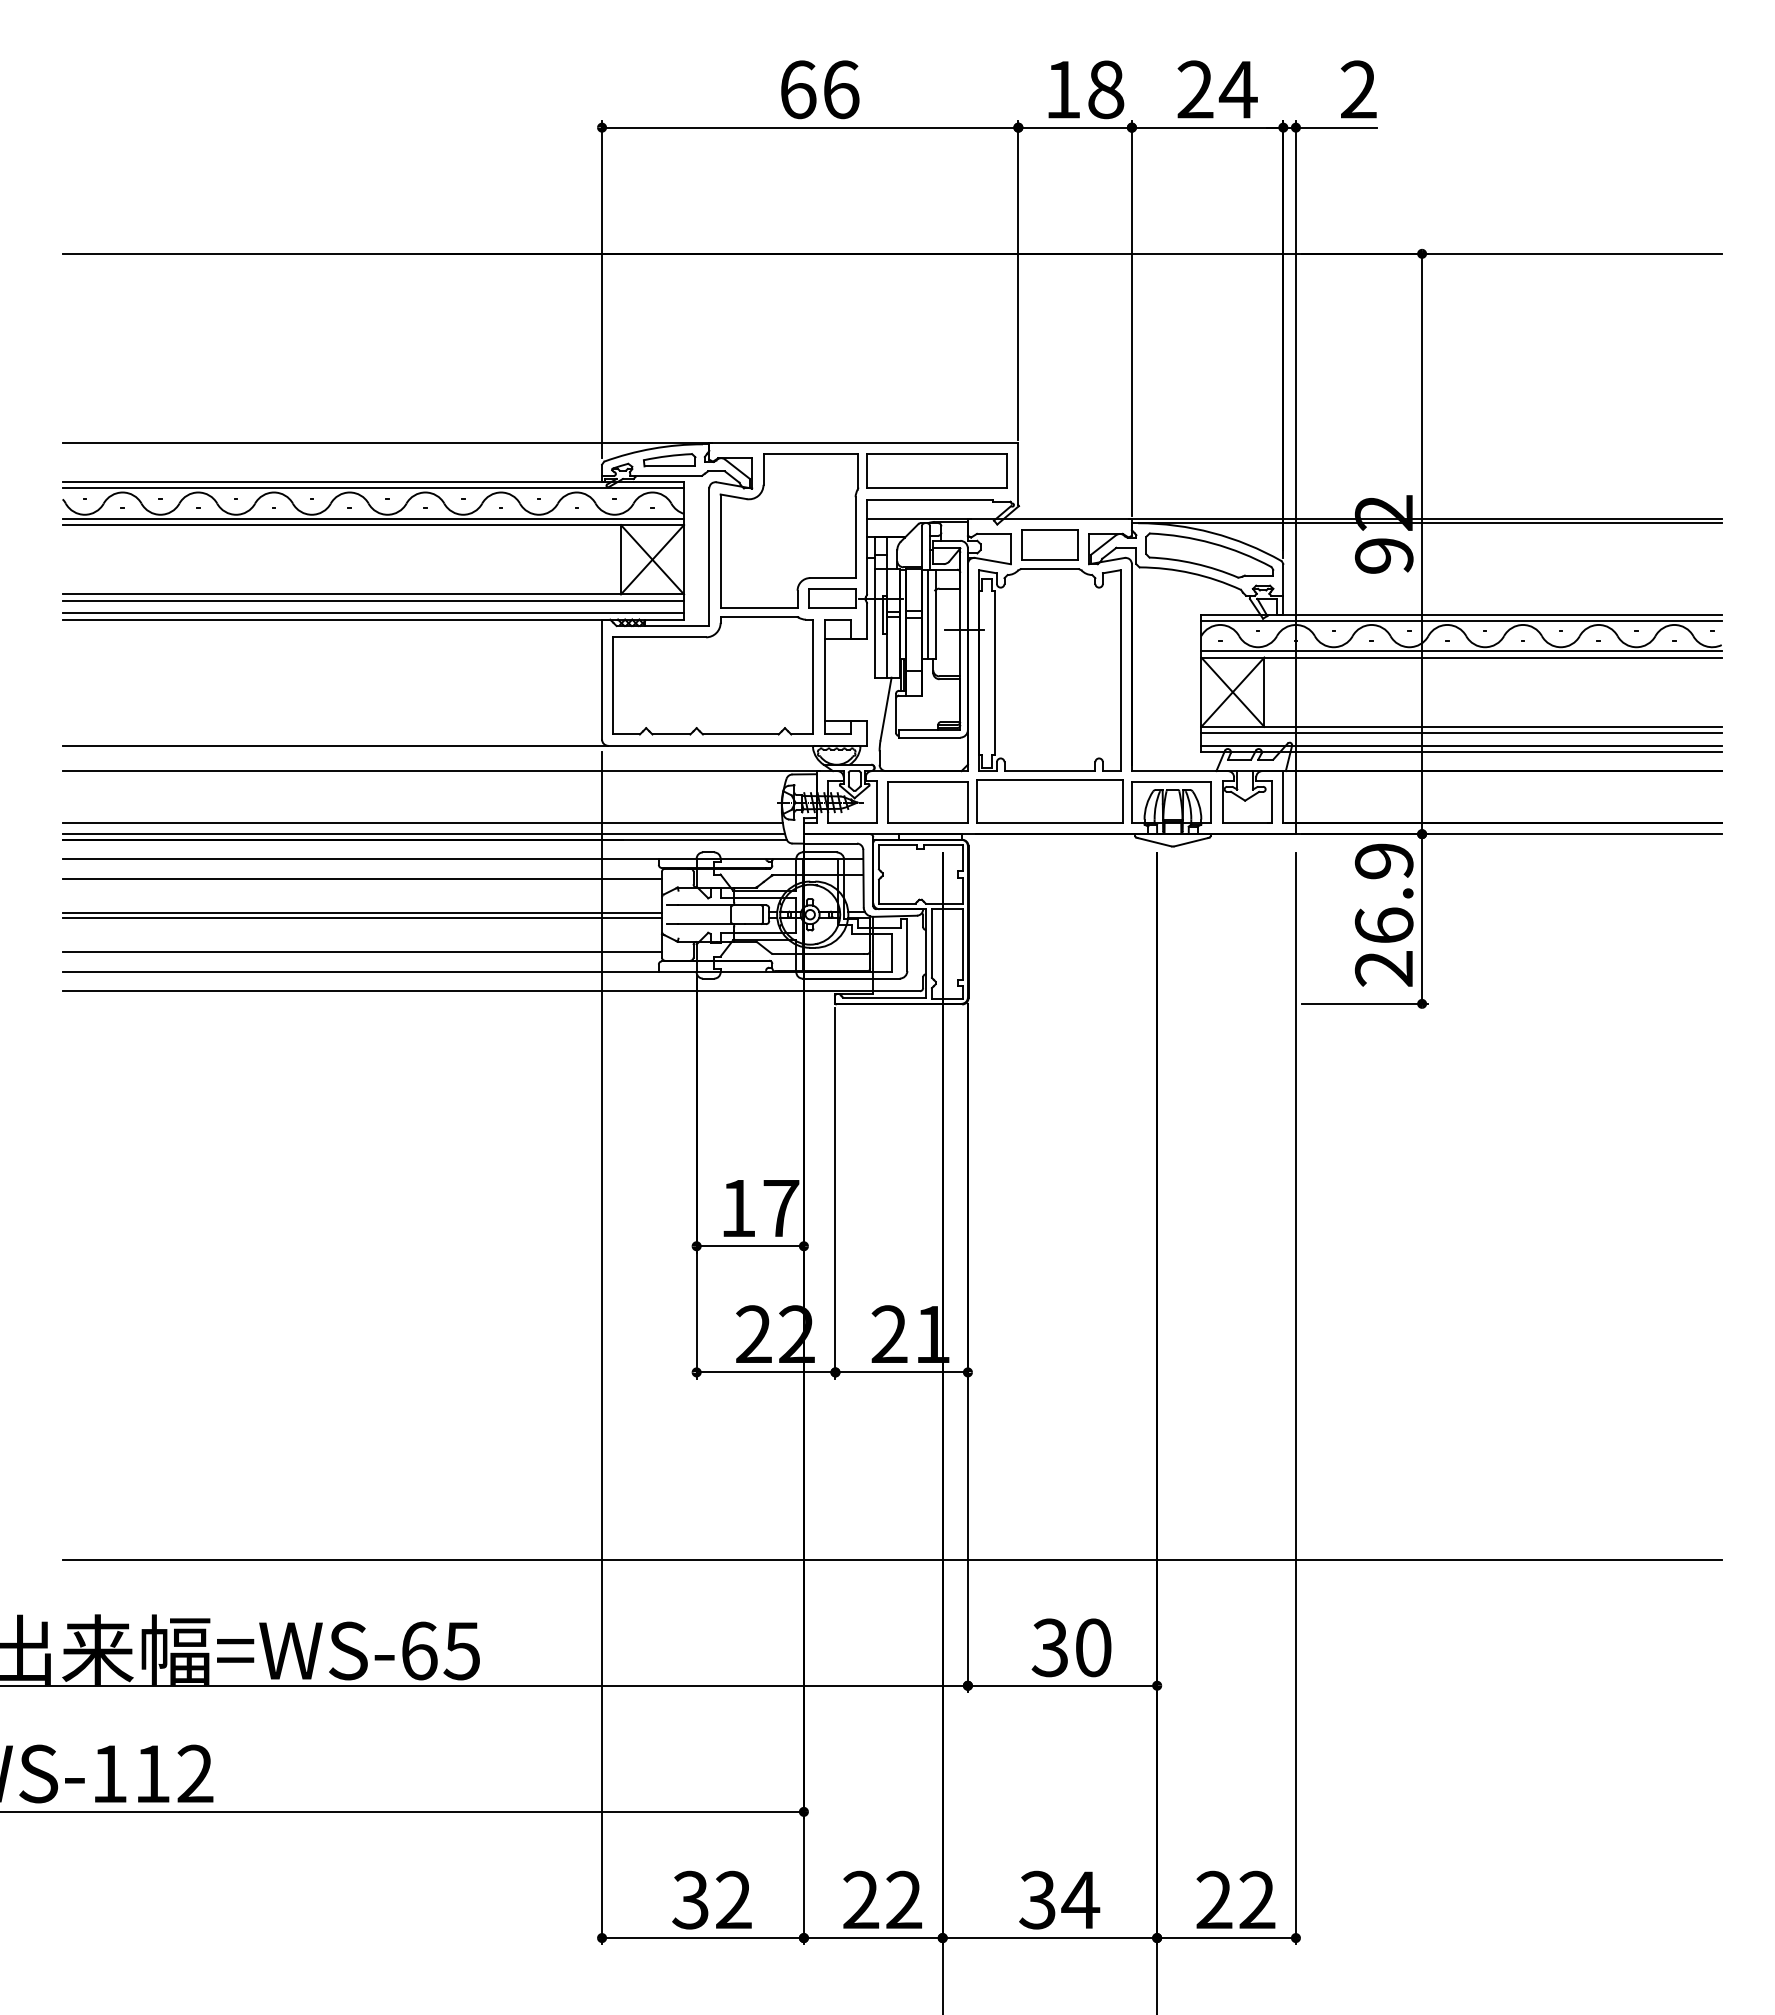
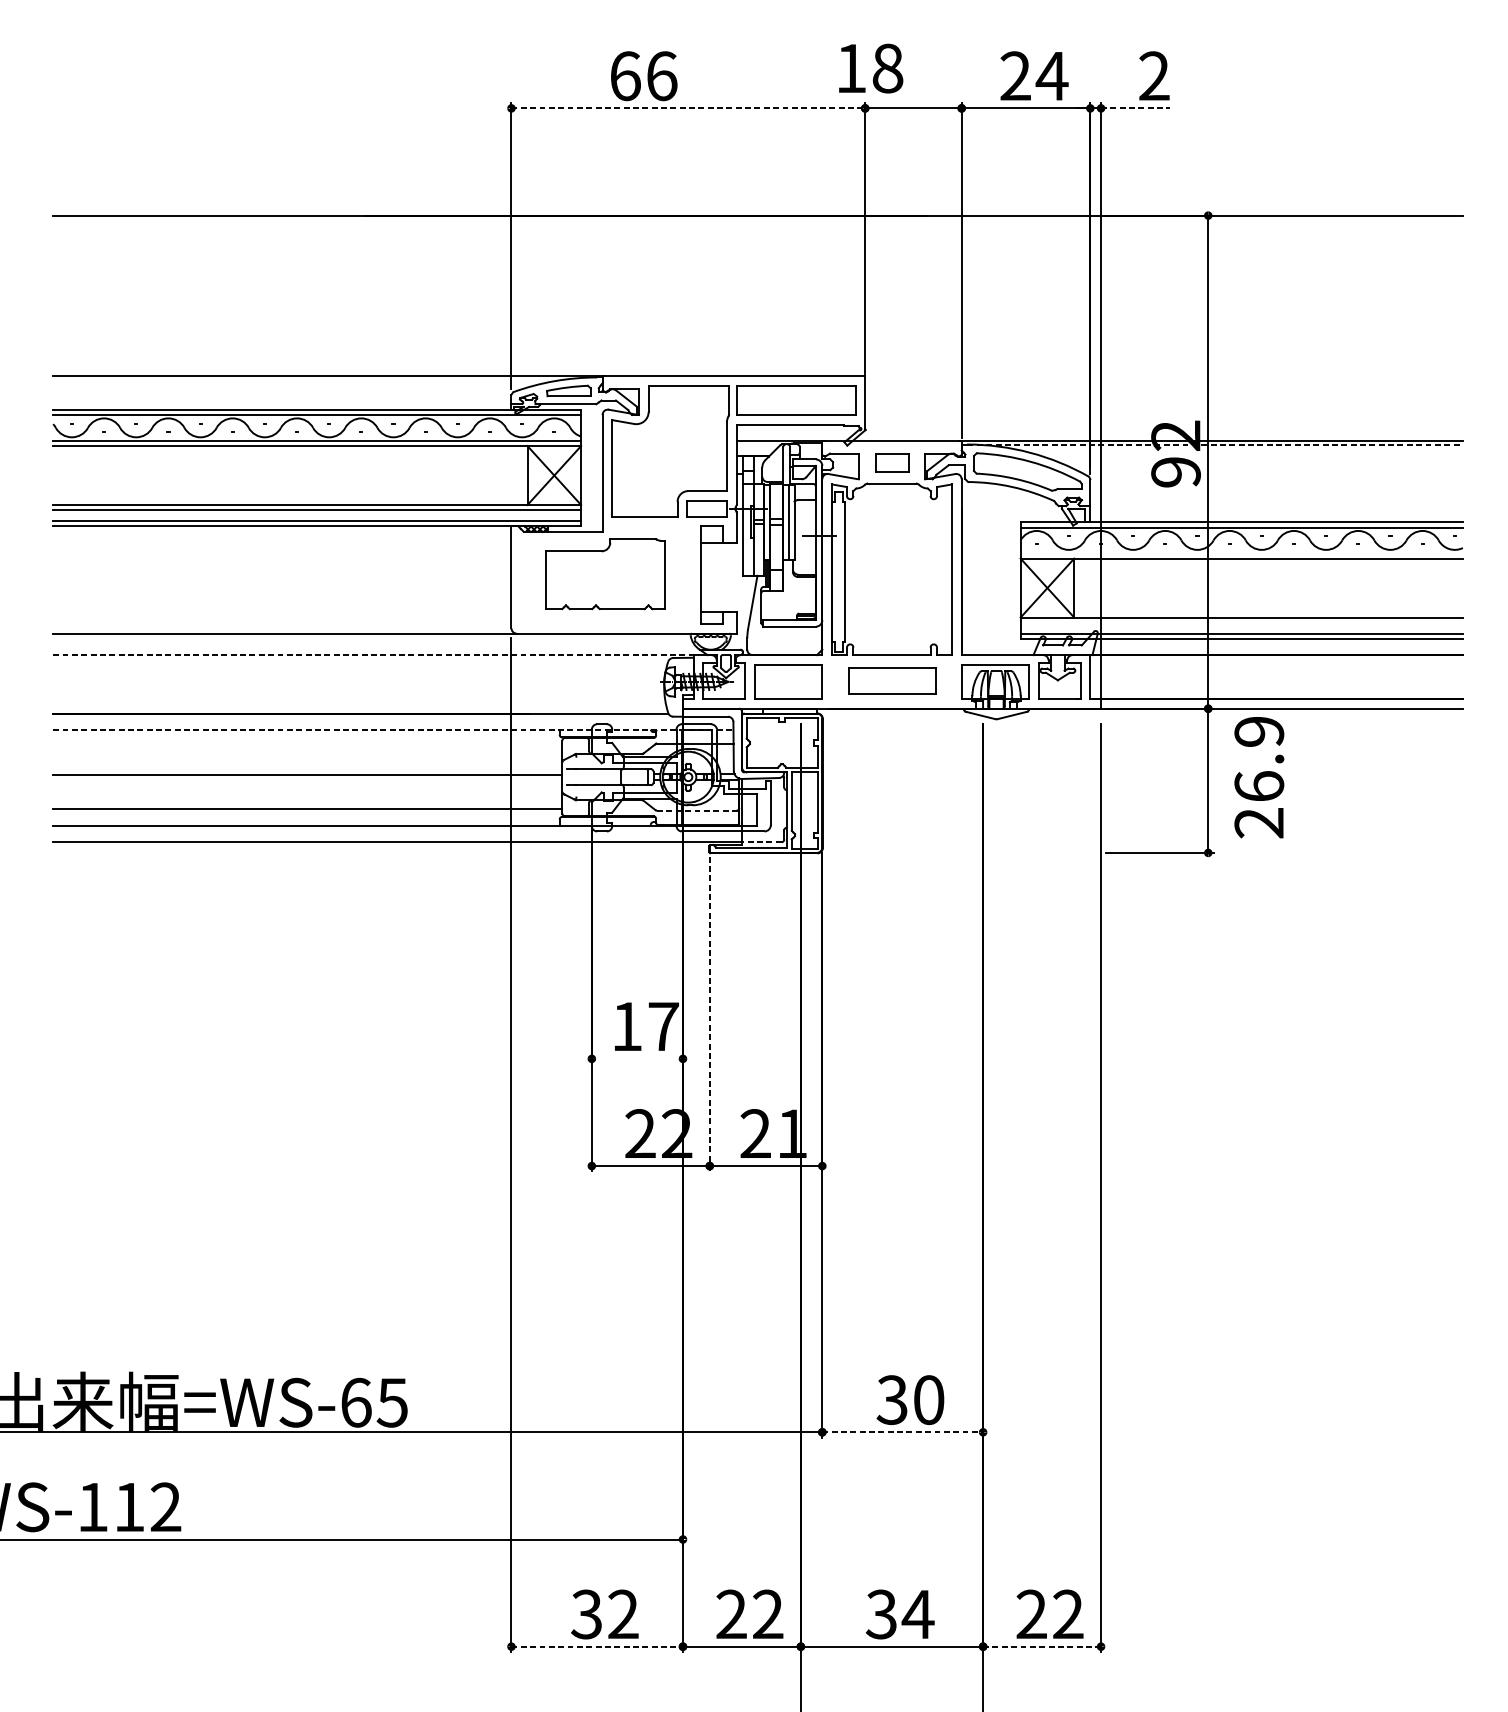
text: (820, 89) -> (644, 75), moved
text: (1086, 89) -> (871, 68), moved
line: (810, 127) -> (688, 108), solid -> dashed
line: (1336, 127) -> (1135, 108), solid -> dashed
line: (1430, 523) -> (1215, 444), solid -> dashed
part: (1049, 544) -> (891, 462), size x0.7
line: (1461, 651) -> (1241, 553), removed
part: (712, 675) -> (605, 573), size x0.7
line: (1461, 733) -> (1241, 623), removed
line: (441, 771) -> (375, 655), solid -> dashed
part: (1049, 801) -> (891, 680), size x0.7
line: (422, 822) -> (358, 698), removed
line: (423, 834) -> (359, 709), removed
line: (463, 858) -> (393, 729), solid -> dashed
line: (361, 879) -> (307, 747), removed
text: (1384, 914) -> (1259, 776), moved
line: (361, 918) -> (307, 780), removed
line: (819, 954) -> (696, 810), solid -> dashed
line: (896, 991) -> (761, 842), solid -> dashed
line: (835, 1193) -> (709, 1014), solid -> dashed
line: (749, 1246) -> (636, 1059), removed
line: (891, 1559) -> (757, 1325), removed
line: (1062, 1685) -> (902, 1432), solid -> dashed
line: (702, 1938) -> (596, 1647), solid -> dashed
line: (1227, 1938) -> (1042, 1647), solid -> dashed

